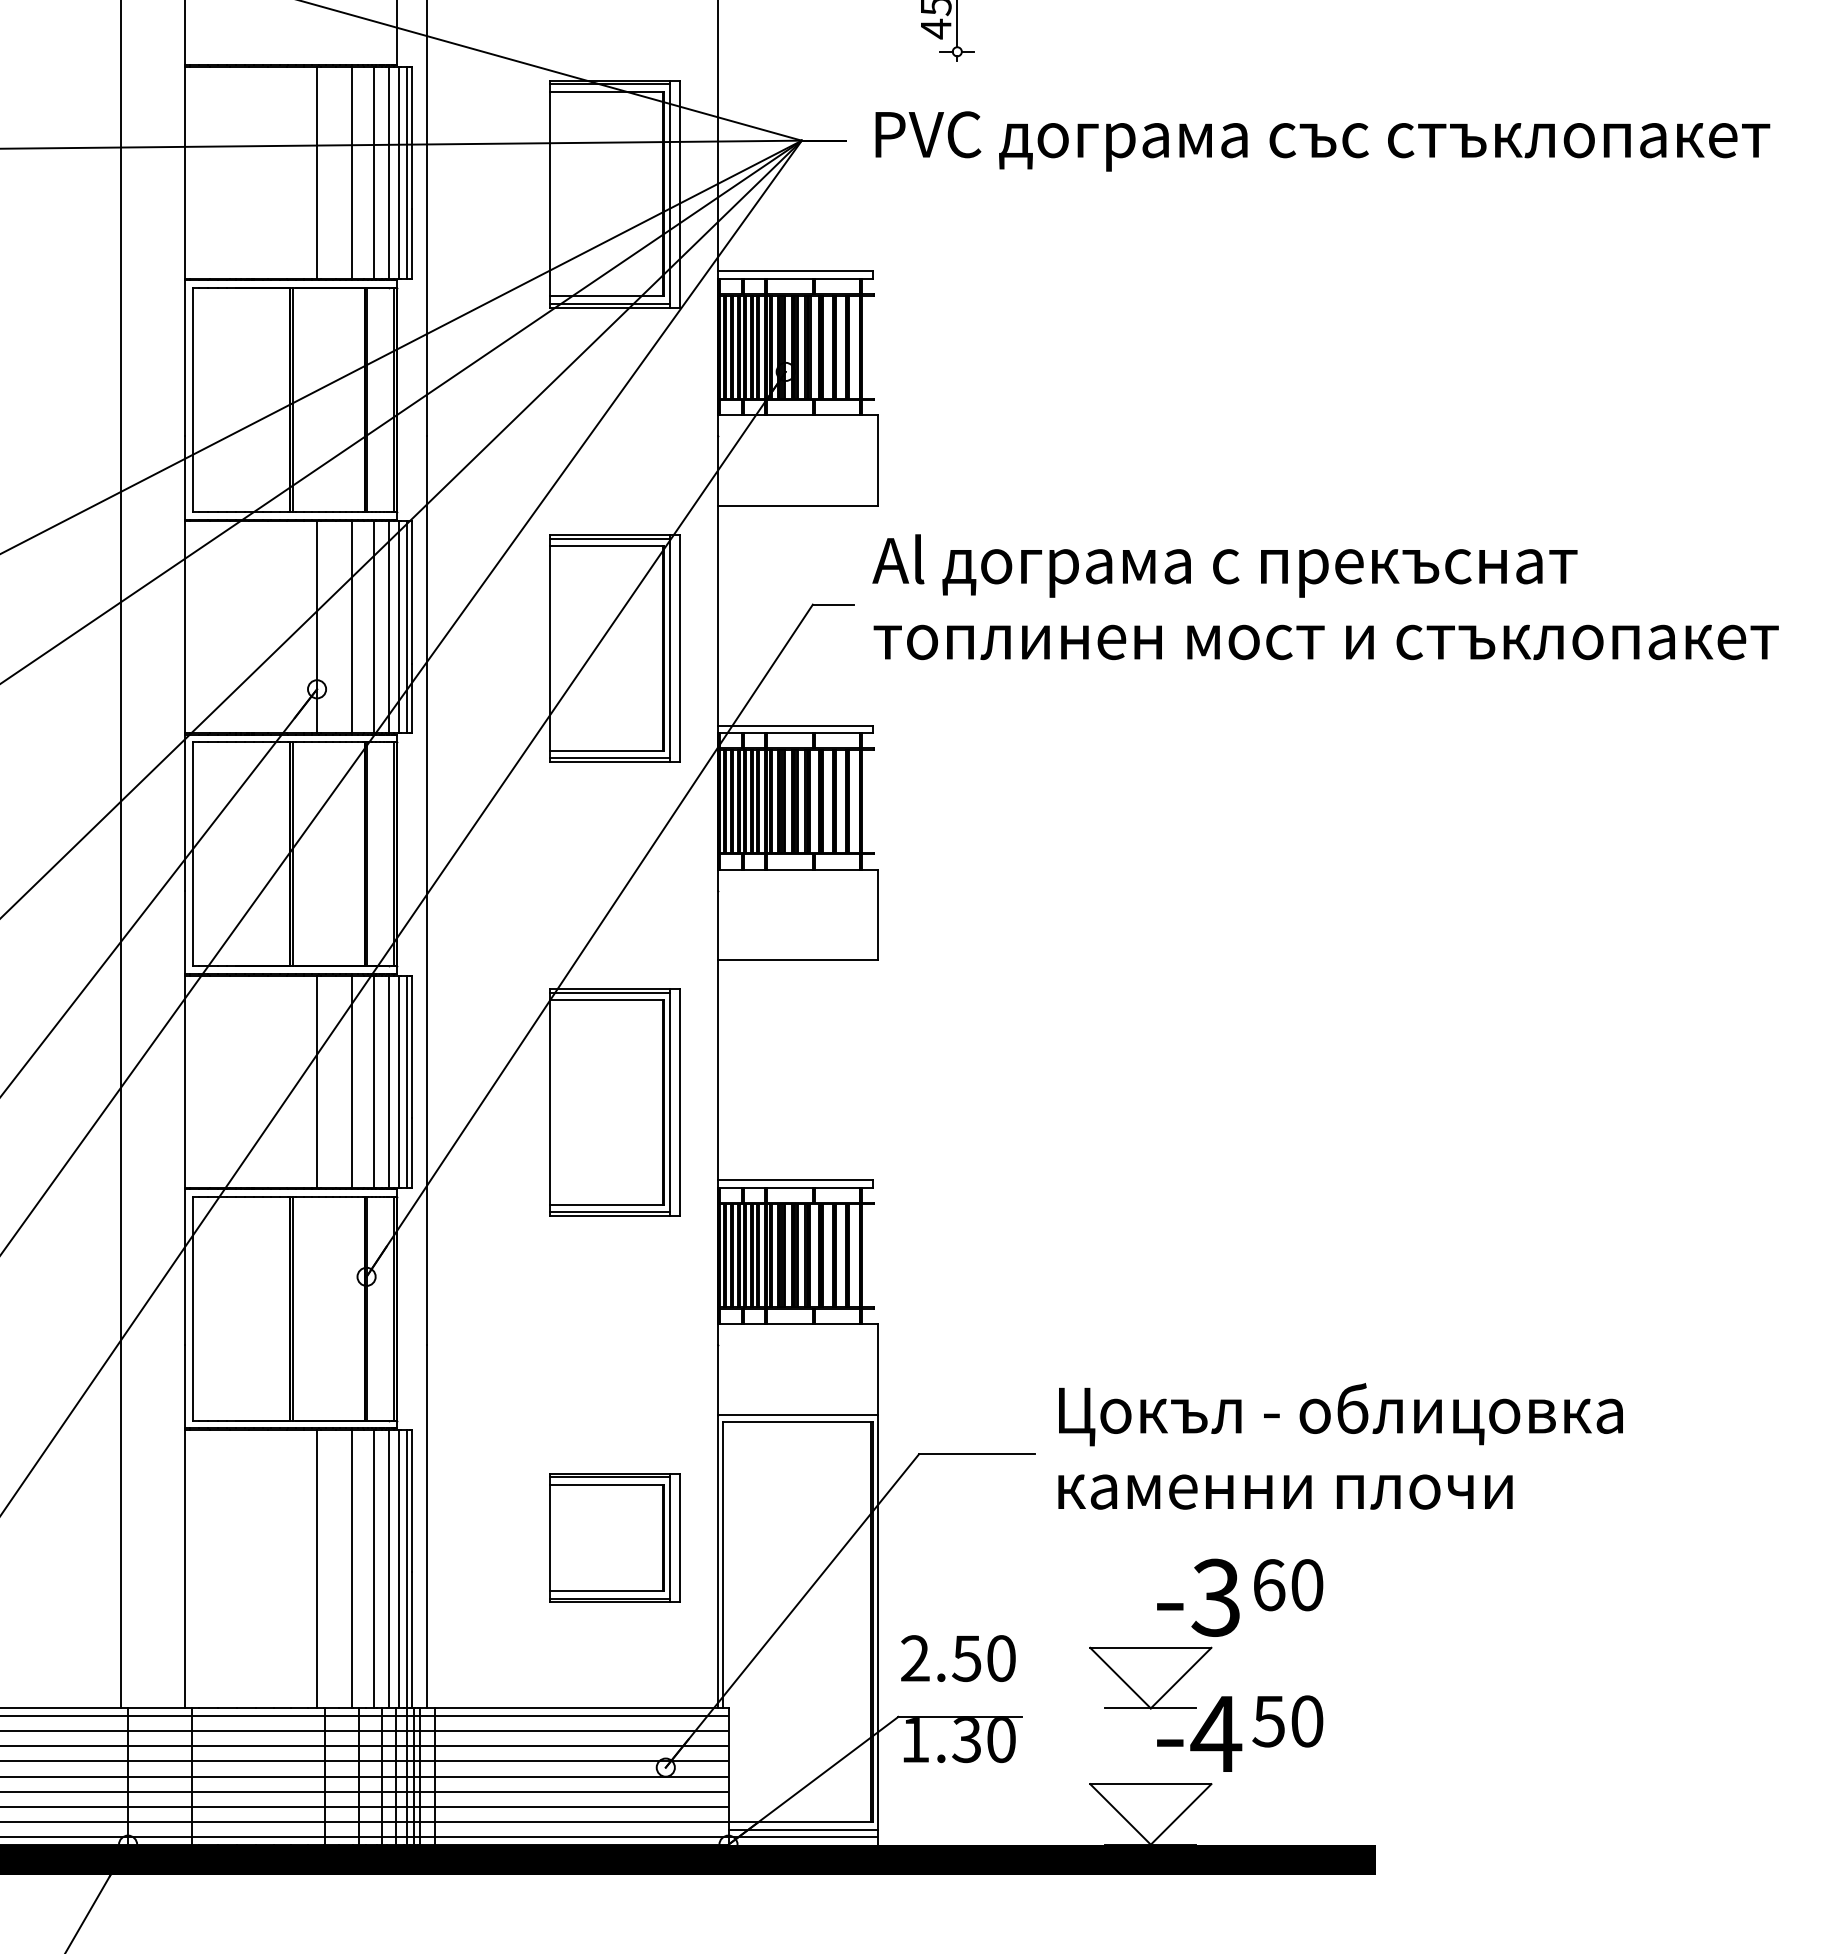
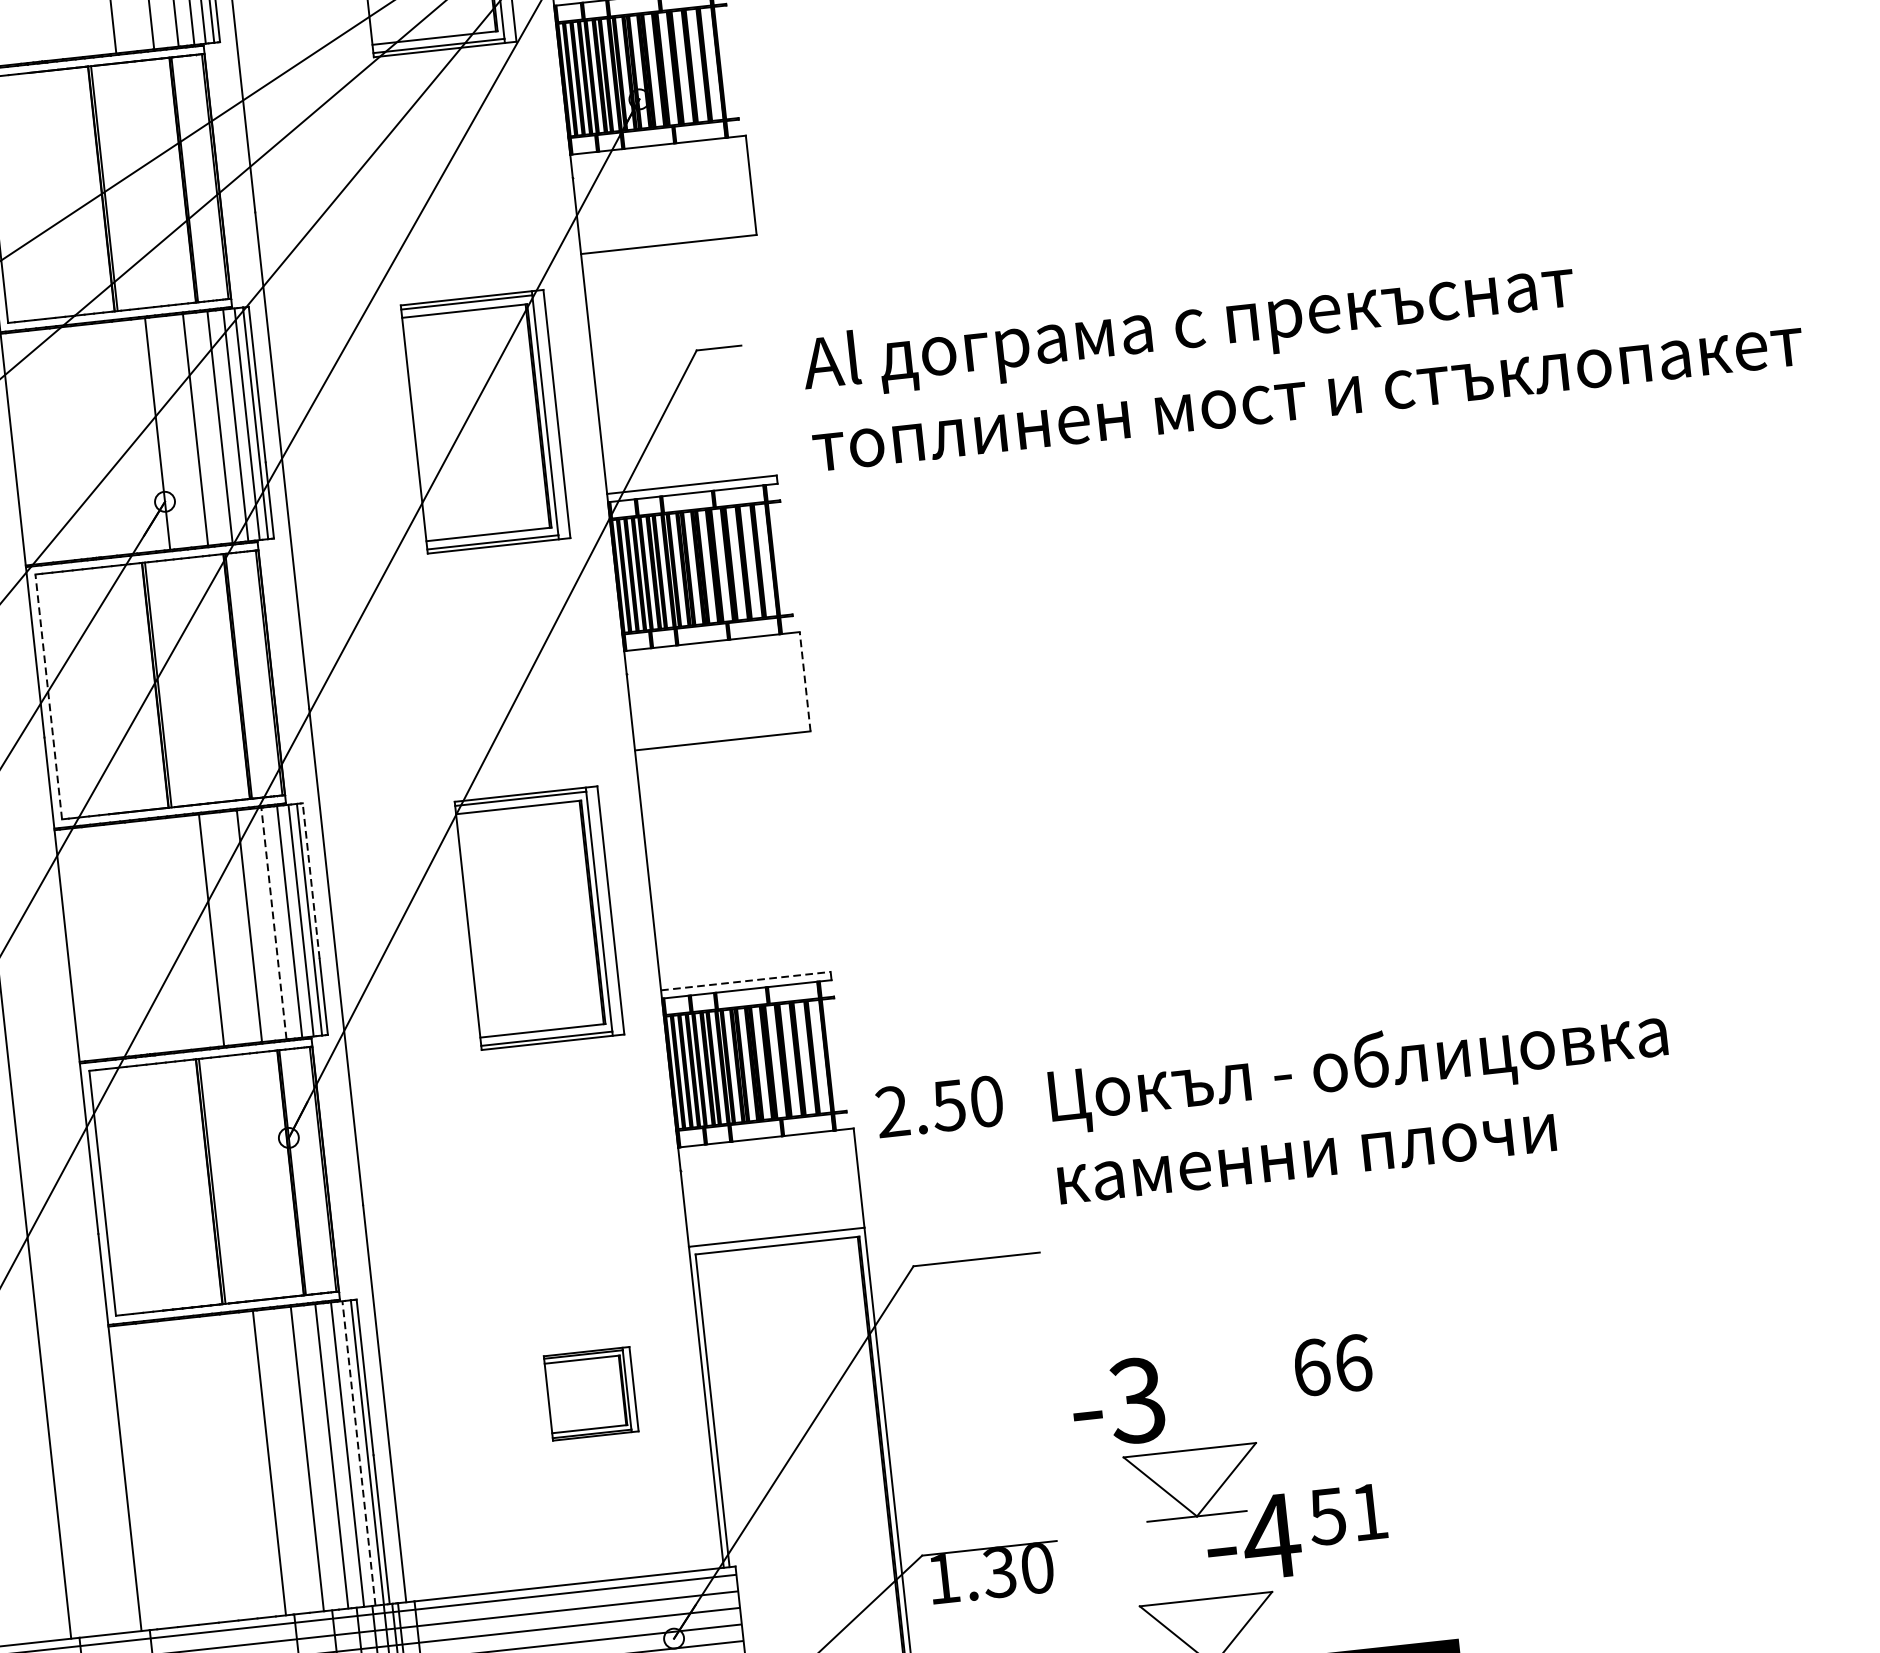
text: (1325, 597) -> (1302, 350), moved
line: (192, 853) -> (48, 696), solid -> dashed
line: (878, 914) -> (805, 681), solid -> dashed
line: (412, 1046) -> (311, 880), solid -> dashed
line: (374, 1081) -> (274, 923), solid -> dashed
line: (795, 1179) -> (745, 980), solid -> dashed
text: (1340, 1446) -> (1361, 1102), moved
part: (614, 1537) -> (590, 1393), size x0.6
line: (399, 1568) -> (359, 1452), solid -> dashed
text: (1307, 1585) -> (1353, 1363), 60 -> 66
text: (1198, 1597) -> (1117, 1402), moved
text: (958, 1658) -> (939, 1106), moved
text: (1307, 1721) -> (1369, 1512), 50 -> 51

